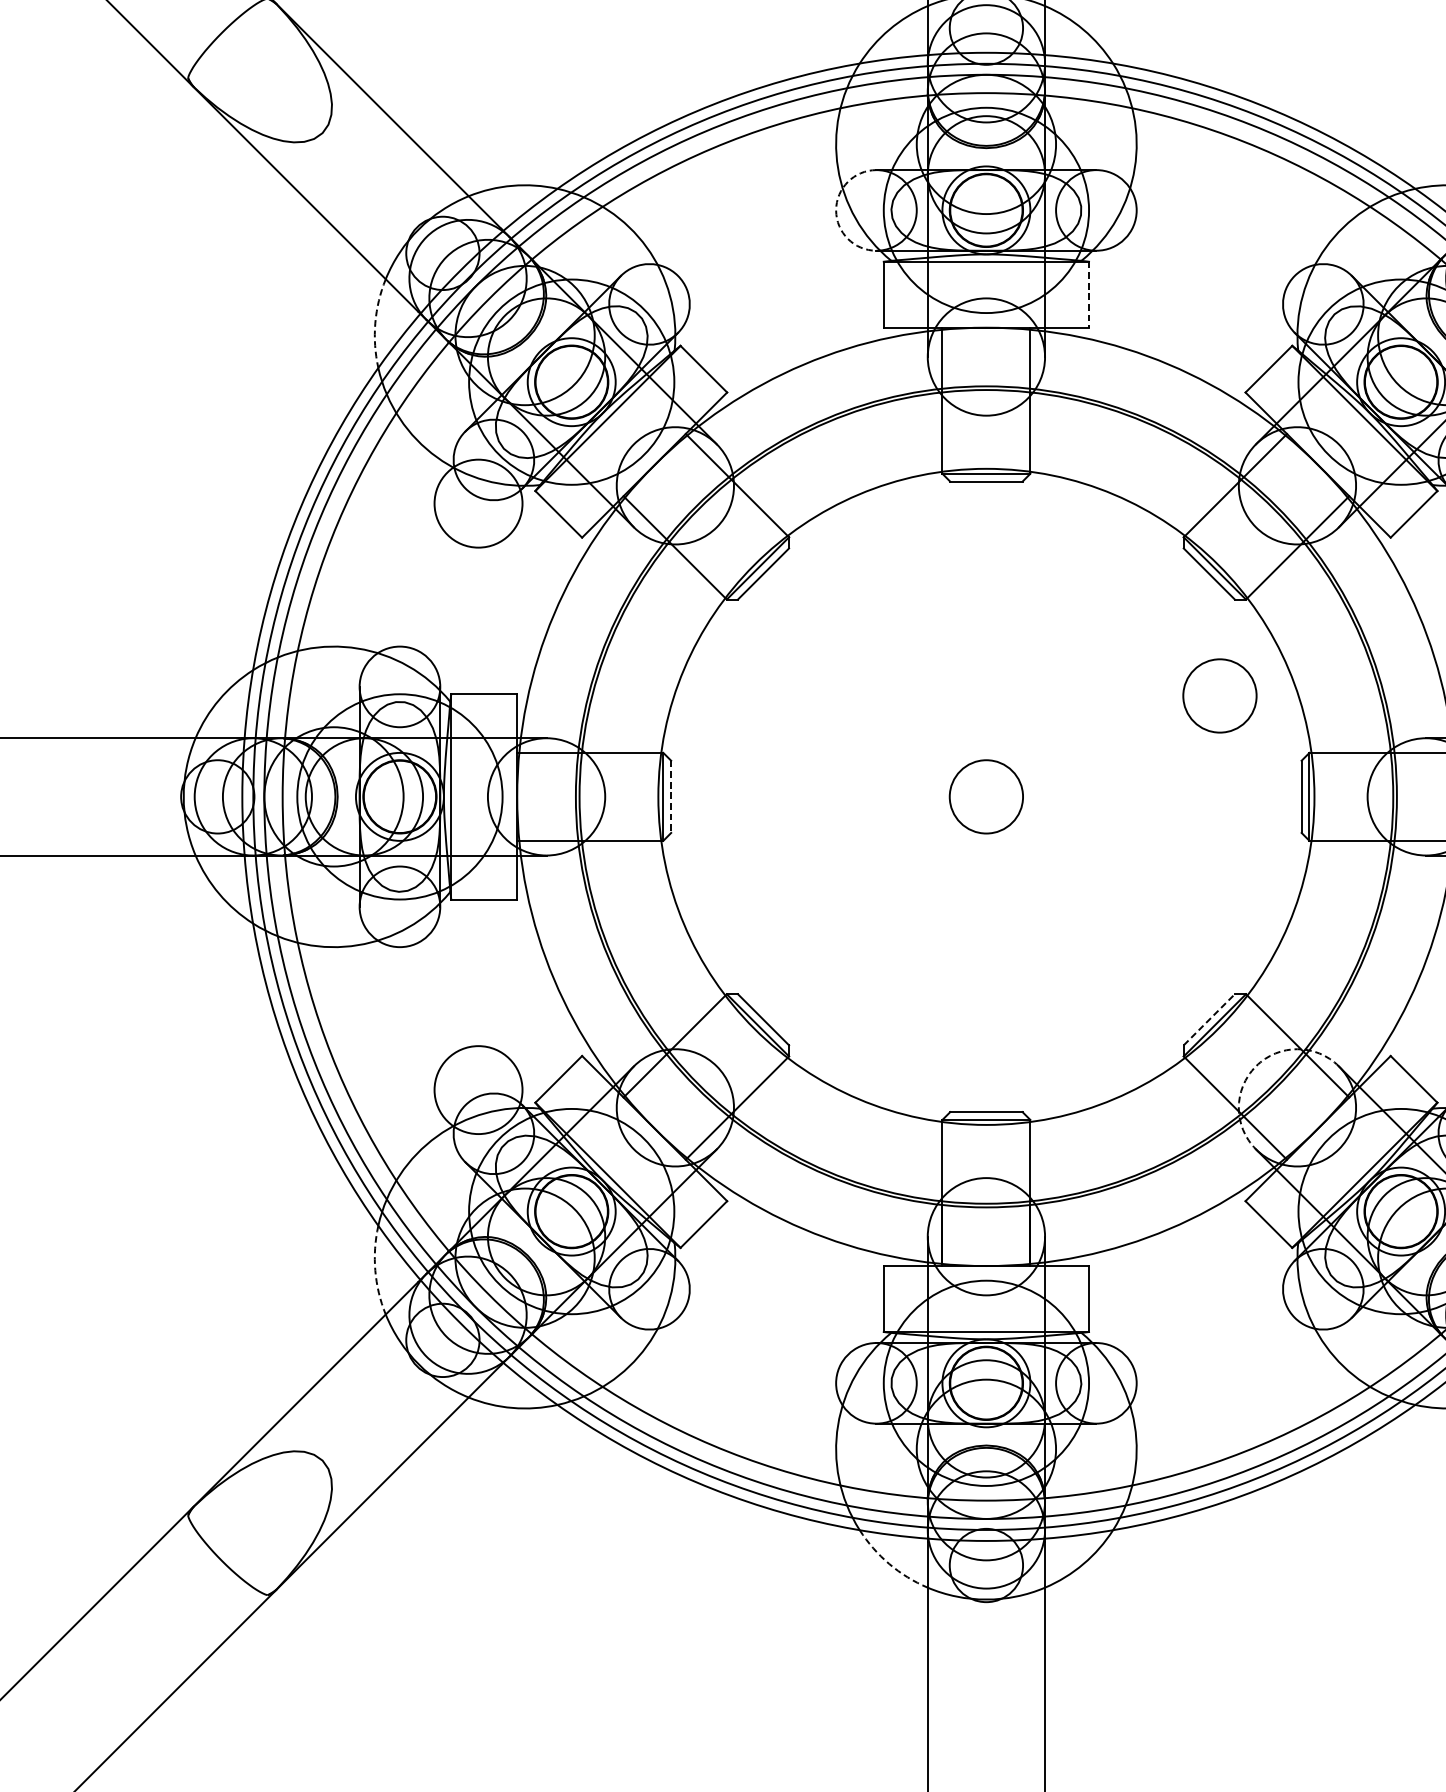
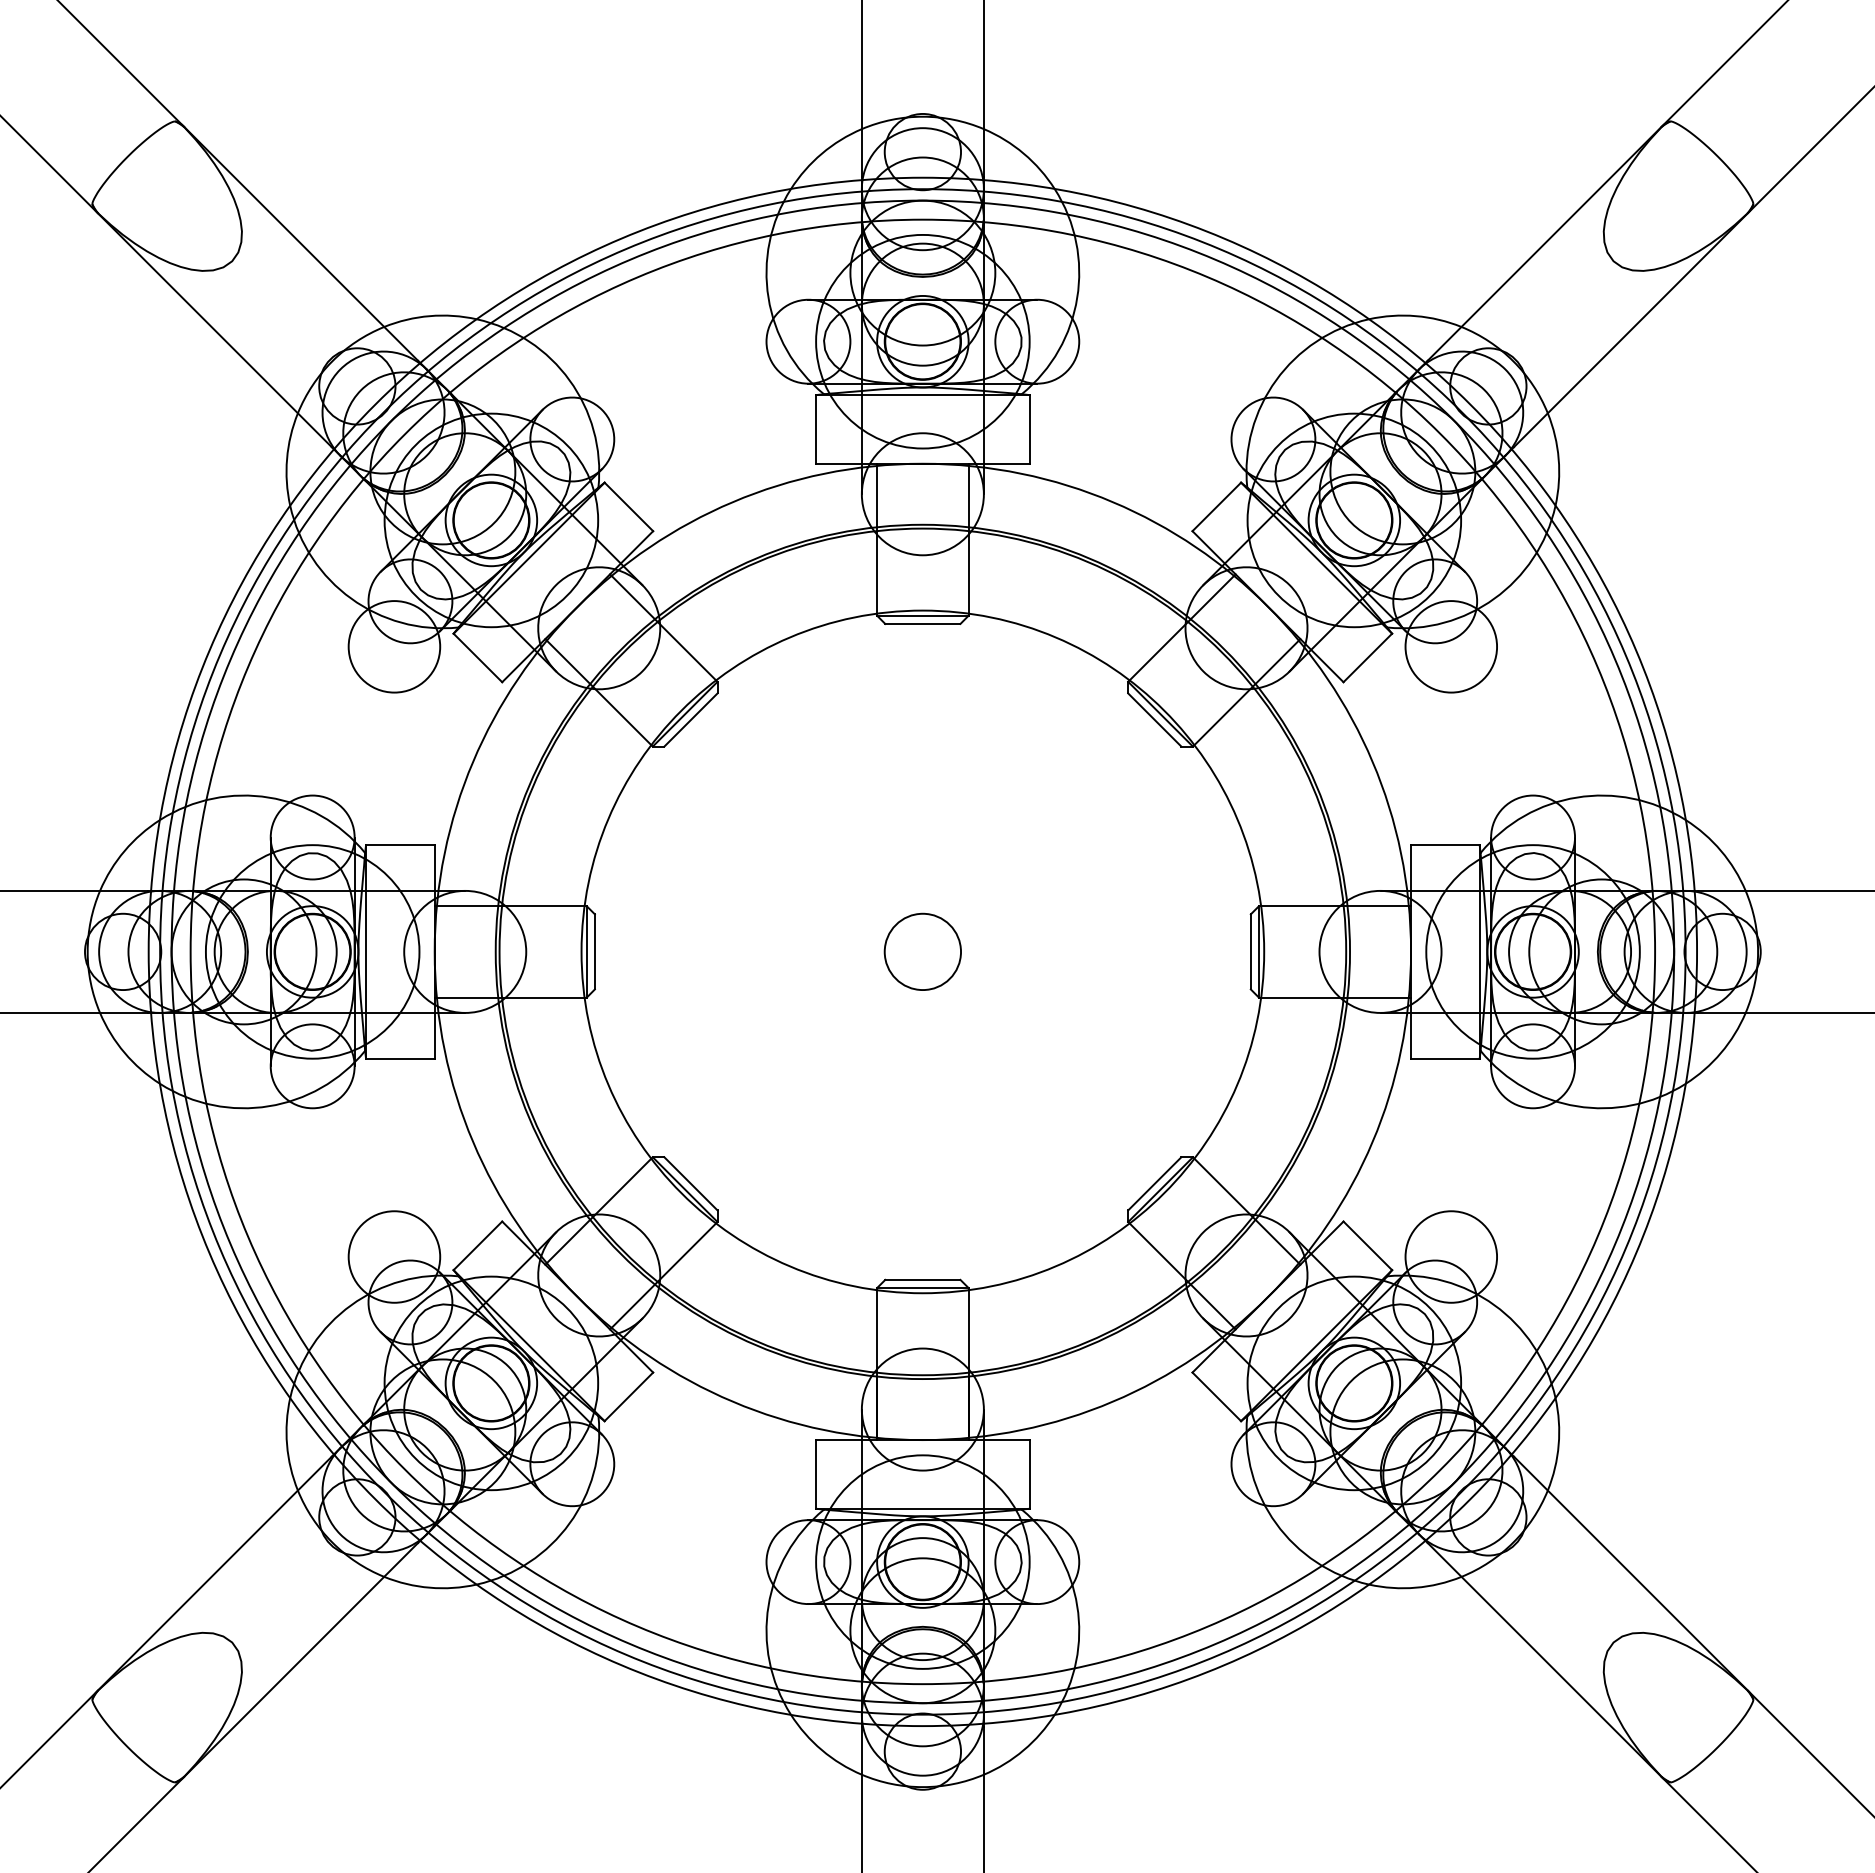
arc: (836, 210) -> (766, 341), dashed -> solid
line: (1088, 294) -> (1029, 429), dashed -> solid
arc: (375, 322) -> (287, 458), dashed -> solid
circle: (1219, 695) -> (1165, 846), removed
line: (670, 796) -> (594, 951), dashed -> solid
line: (1209, 1019) -> (1154, 1183), dashed -> solid
arc: (1256, 1066) -> (1203, 1232), dashed -> solid
arc: (375, 1270) -> (287, 1444), dashed -> solid
arc: (888, 1564) -> (821, 1750), dashed -> solid

